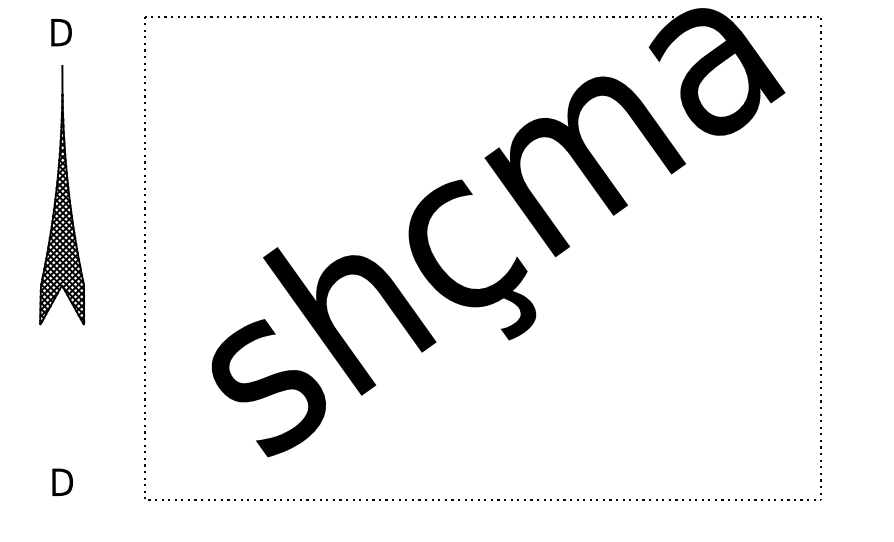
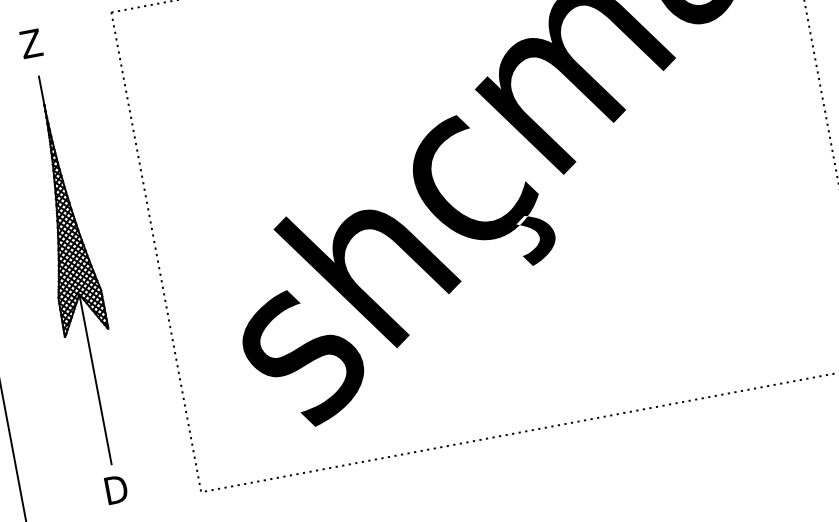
text: (61, 32) -> (31, 43), D -> Z
line: (62, 370) -> (95, 378), added

